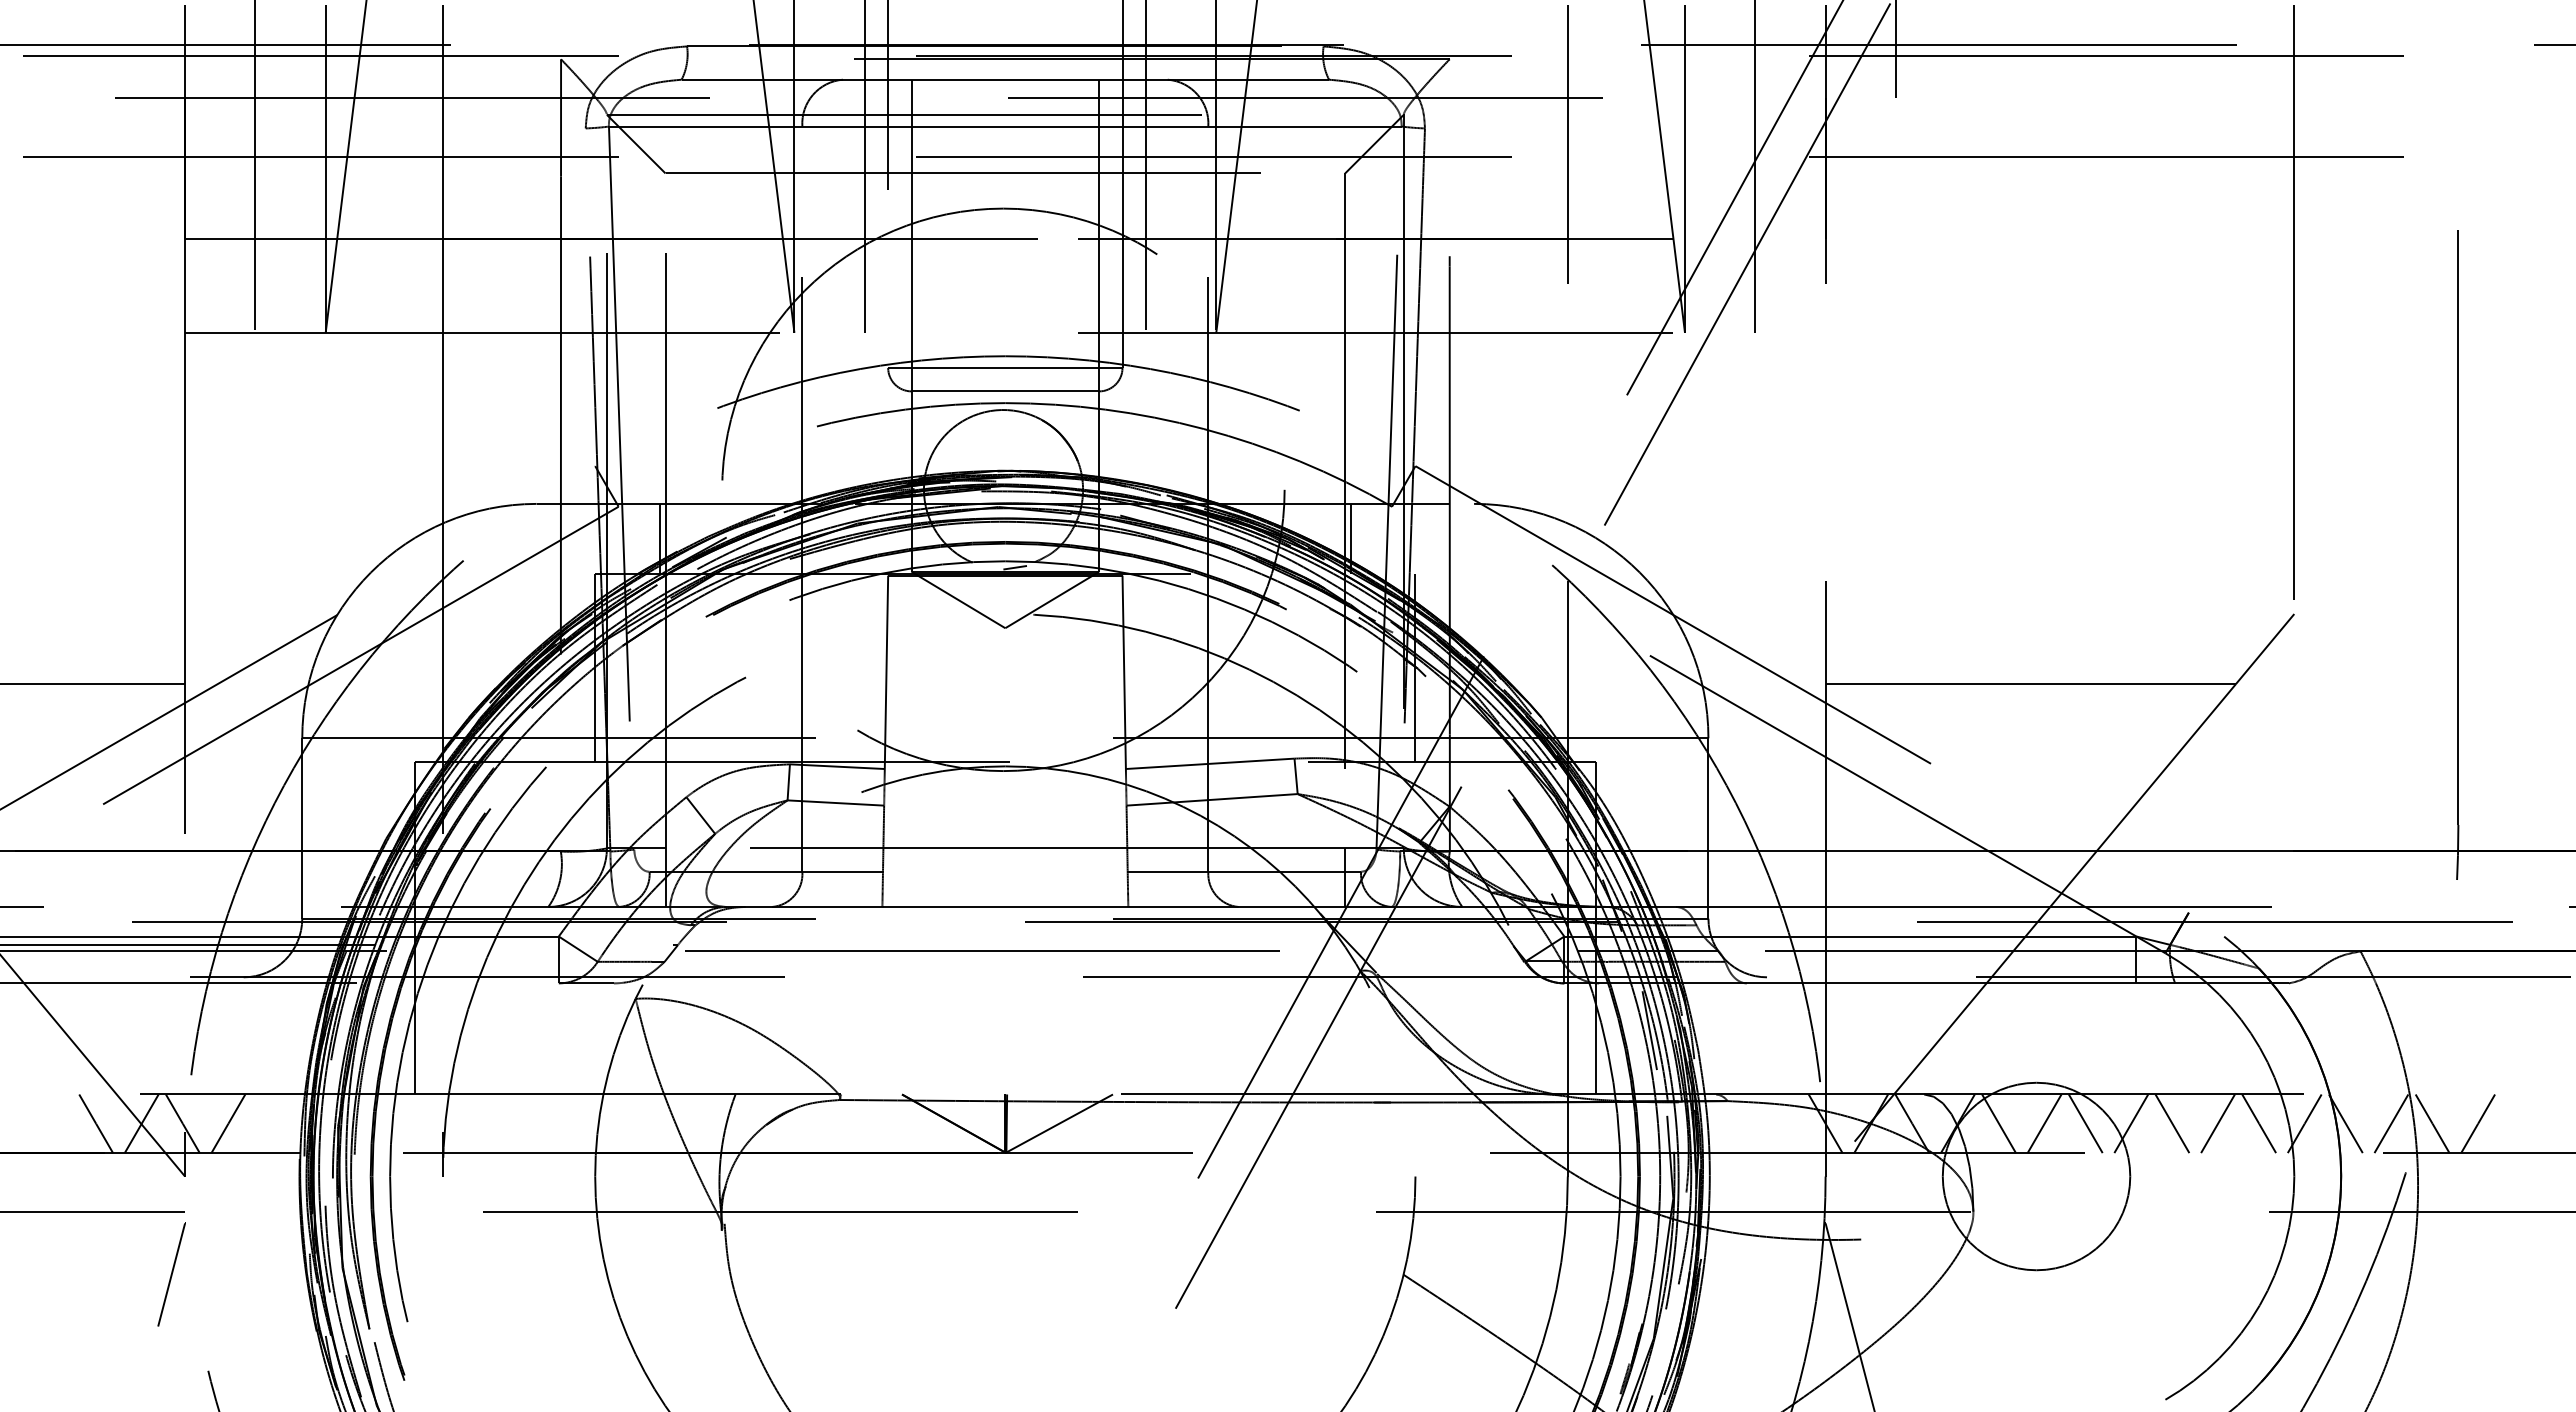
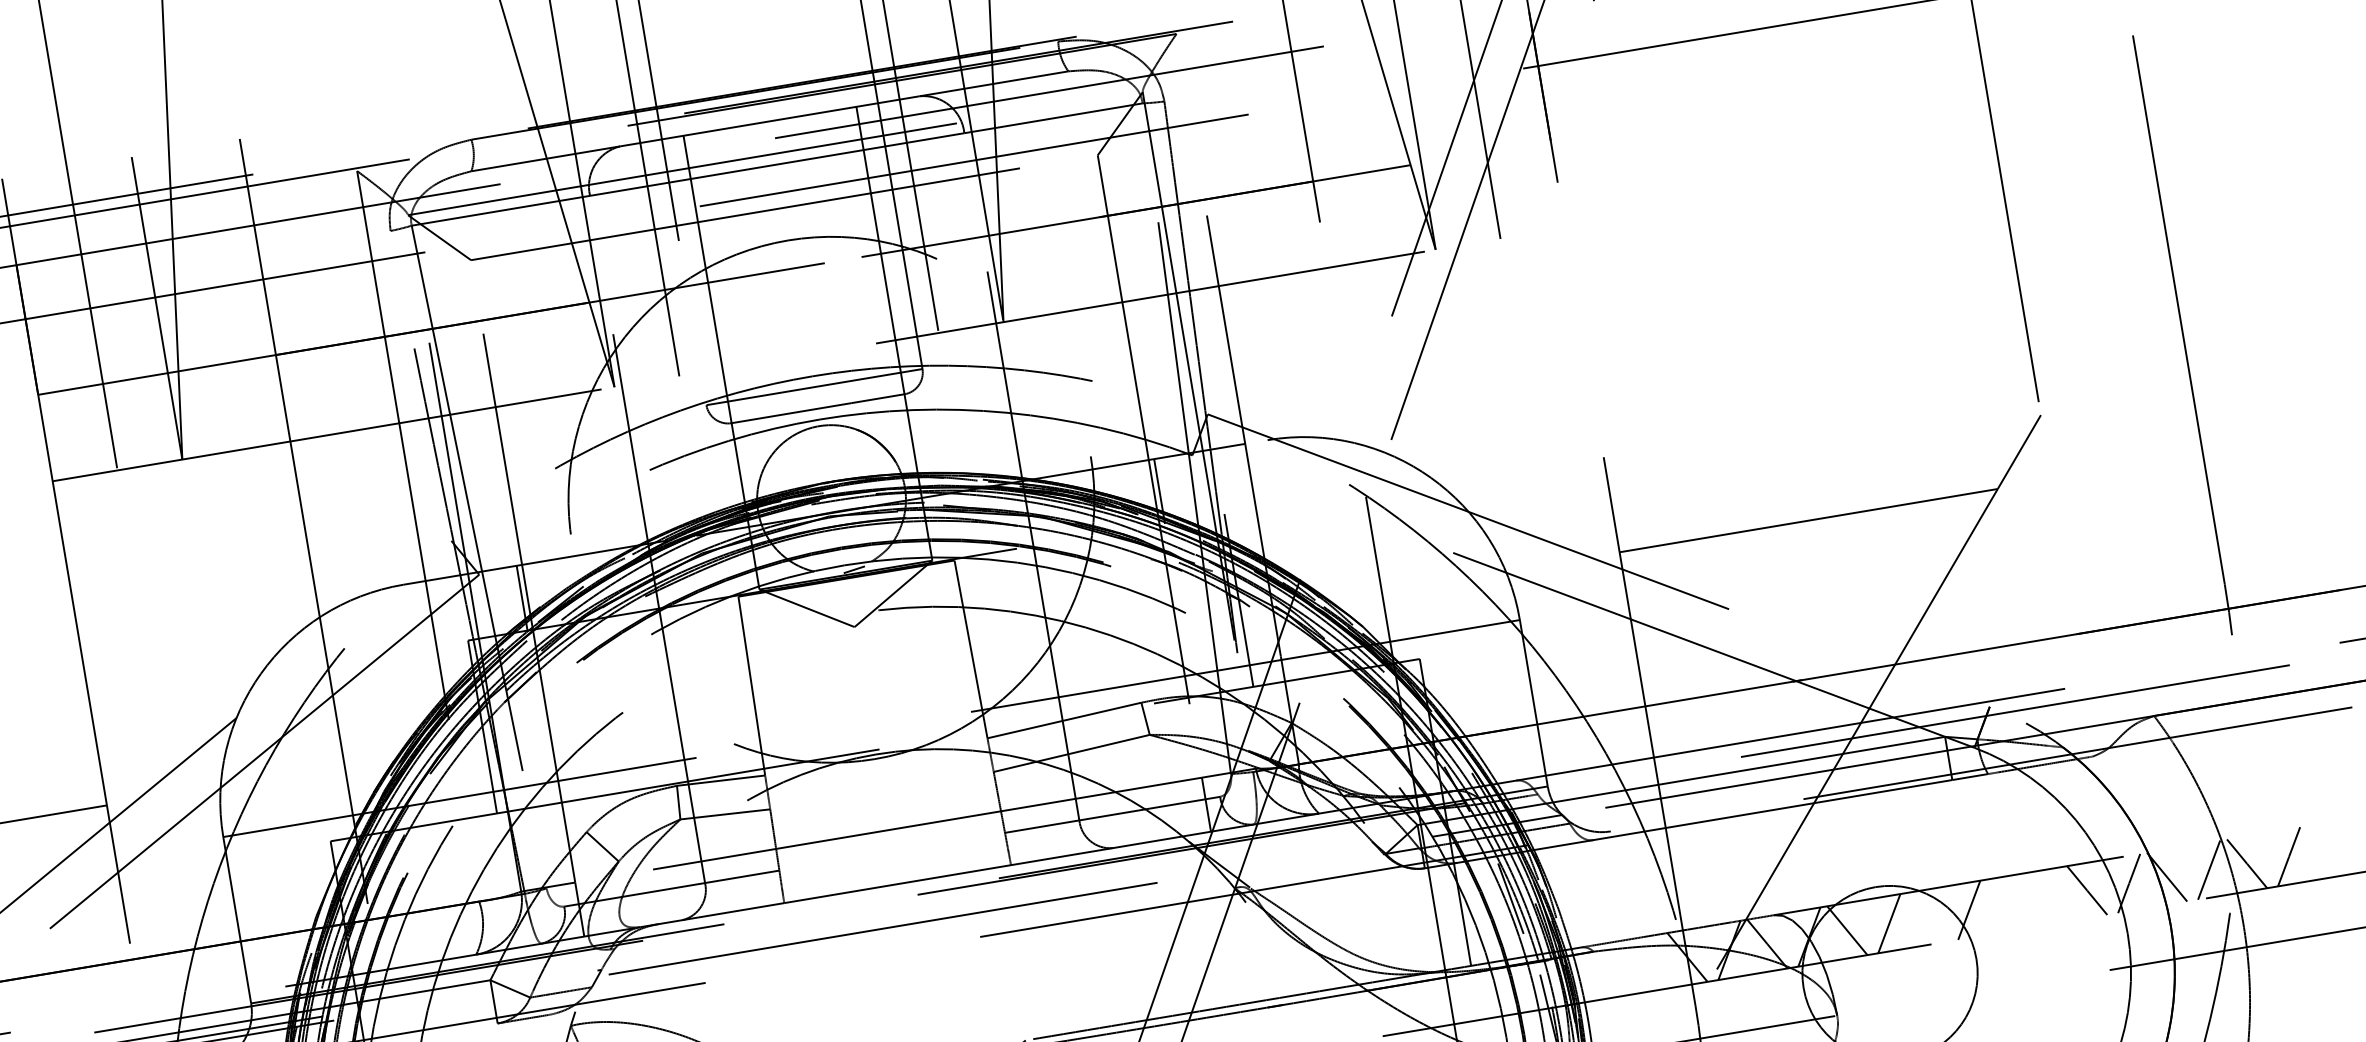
line: (2085, 1123) -> (1927, 917), removed
line: (2172, 1123) -> (2007, 903), removed
line: (2217, 1123) -> (2048, 896), removed

